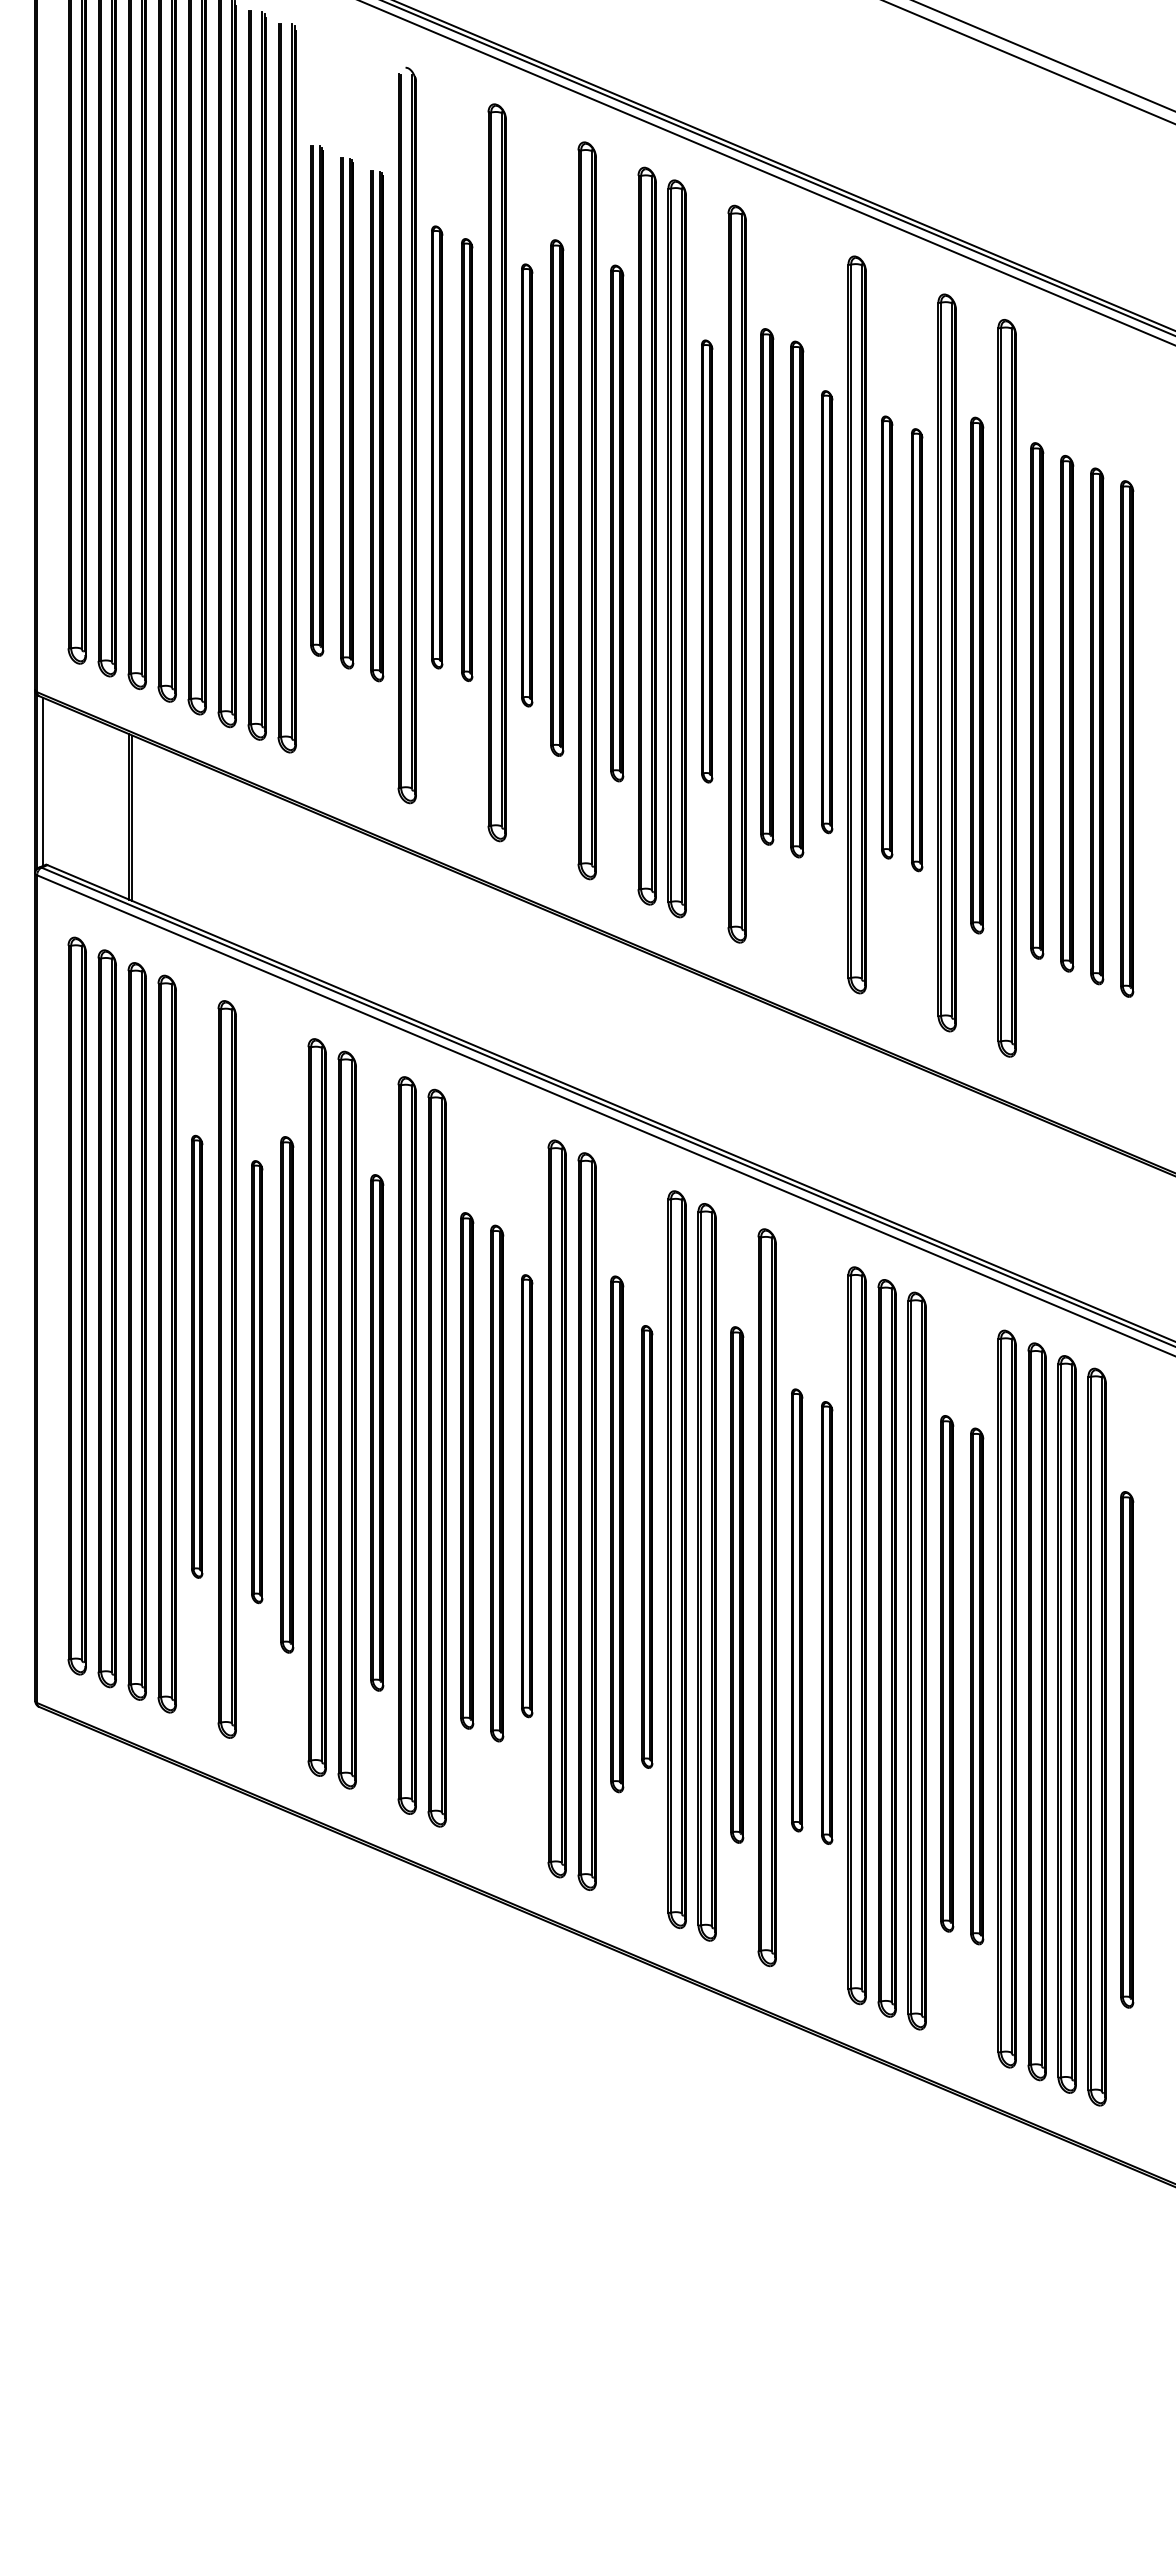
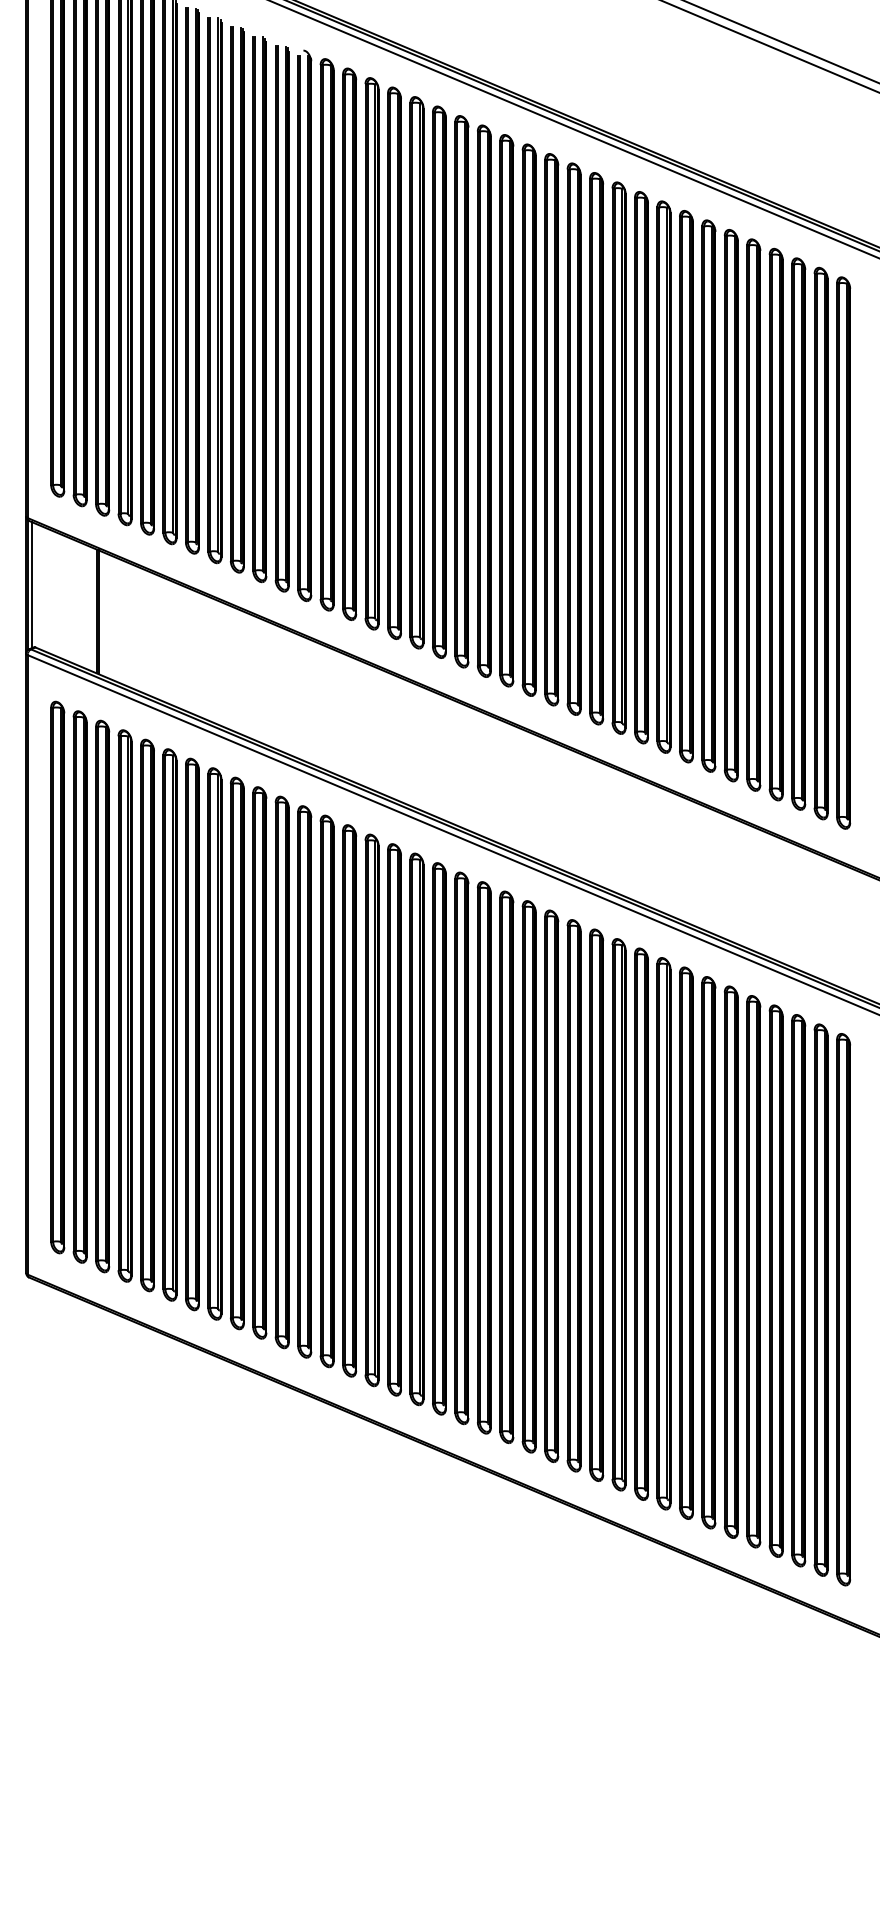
part: (316, 400) -> (236, 299), size x1.43
part: (346, 413) -> (259, 309), size x1.43
part: (376, 426) -> (281, 319), size x1.43
part: (436, 447) -> (326, 334), size x1.67
part: (466, 459) -> (349, 343), size x1.67
part: (526, 485) -> (393, 363), size x1.67
part: (556, 497) -> (416, 372), size x1.43
part: (616, 523) -> (461, 391), size x1.43
part: (706, 561) -> (528, 420), size x1.67
part: (766, 586) -> (573, 438), size x1.43
part: (796, 599) -> (596, 448), size x1.43
part: (826, 611) -> (618, 457), size x1.67
part: (886, 637) -> (663, 477), size x1.67
part: (916, 649) -> (685, 486), size x1.67
part: (976, 675) -> (730, 505), size x1.43
part: (1036, 700) -> (775, 524), size x1.43
part: (1066, 713) -> (798, 533), size x1.43
part: (1096, 726) -> (820, 543), size x1.43
part: (1126, 738) -> (843, 552), size x1.43
part: (196, 1356) -> (146, 1015), size x1.67
part: (256, 1381) -> (191, 1033), size x1.67
part: (286, 1394) -> (214, 1043), size x1.43
part: (376, 1432) -> (281, 1072), size x1.43
part: (466, 1470) -> (349, 1100), size x1.43
part: (496, 1483) -> (371, 1110), size x1.43
part: (526, 1495) -> (393, 1119), size x1.67
part: (616, 1534) -> (461, 1148), size x1.43
part: (646, 1546) -> (483, 1157), size x1.67
part: (736, 1584) -> (551, 1185), size x1.43
part: (796, 1610) -> (596, 1205), size x1.67
part: (826, 1622) -> (618, 1214), size x1.67
part: (946, 1673) -> (708, 1252), size x1.43
part: (976, 1686) -> (730, 1262), size x1.43
part: (1126, 1749) -> (843, 1309), size x1.43

